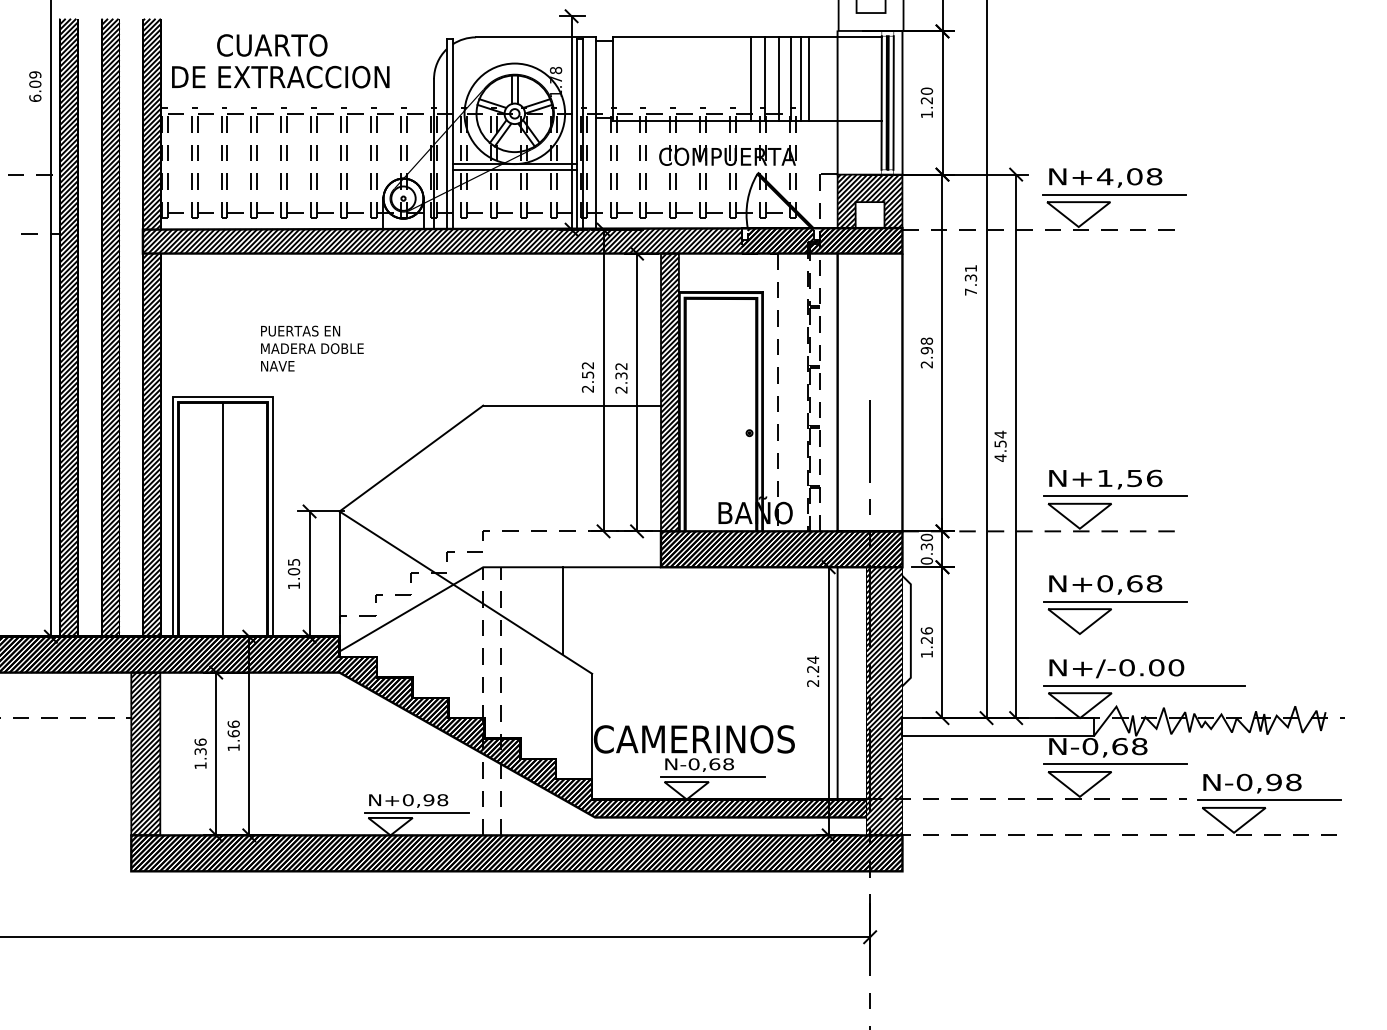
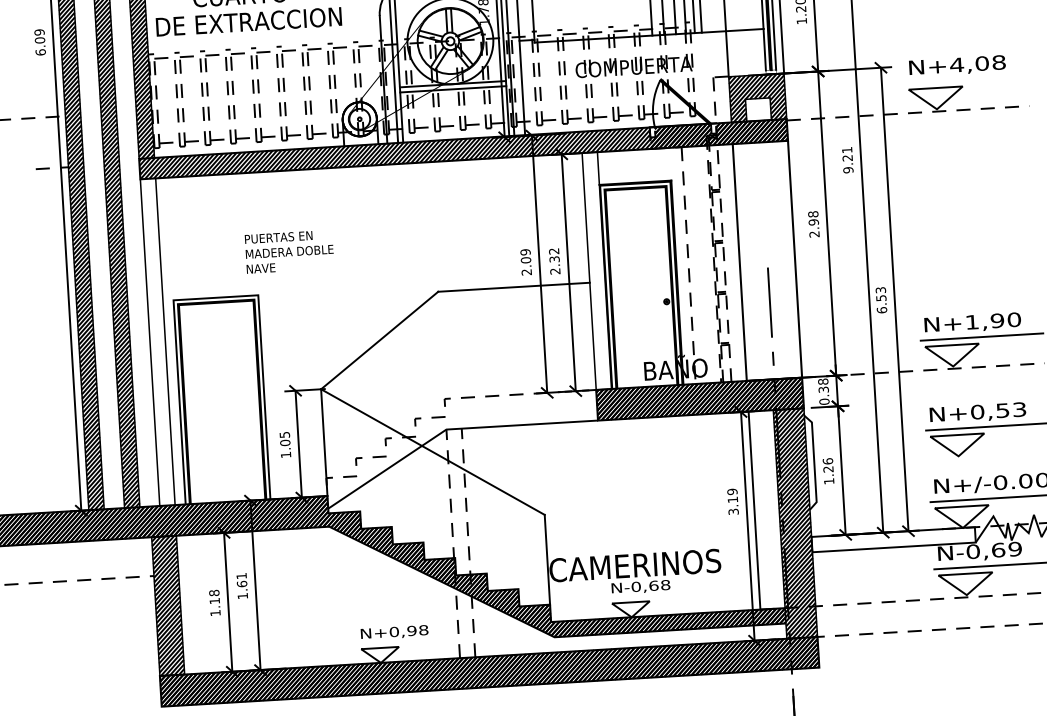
line: (1114, 194) -> (965, 79), removed
text: (970, 284) -> (847, 163), 7.31 -> 9.21
text: (587, 370) -> (525, 256), 2.52 -> 2.09
hatch: (669, 392) -> (596, 271), removed
hatch: (151, 444) -> (157, 341), removed
text: (1000, 445) -> (881, 299), 4.54 -> 6.53
text: (1144, 477) -> (1005, 319), N+1,56 -> N+1,90
line: (222, 519) -> (221, 402), removed
text: (926, 537) -> (822, 381), 0.30 -> 0.38
text: (1144, 583) -> (1011, 409), N+0,68 -> N+0,53
line: (563, 610) -> (517, 462), removed
text: (813, 671) -> (733, 501), 2.24 -> 3.19
text: (233, 723) -> (241, 575), 1.66 -> 1.61
text: (200, 746) -> (214, 596), 1.36 -> 1.18
text: (1139, 746) -> (1015, 549), N-0,68 -> N-0,69
line: (713, 776) -> (653, 596), removed
line: (416, 812) -> (401, 642), removed

